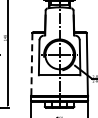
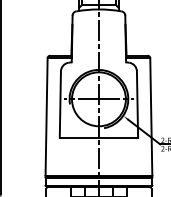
line: (31, 64) -> (45, 117), dashed -> solid

